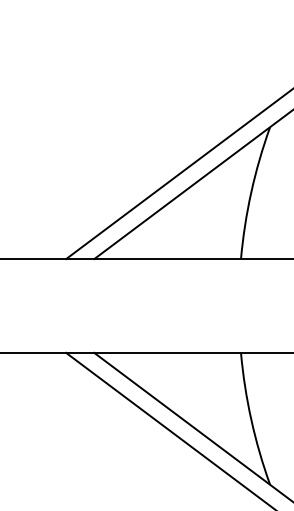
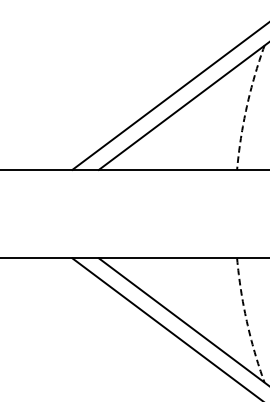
arc: (251, 192) -> (246, 107), solid -> dashed
arc: (251, 419) -> (246, 321), solid -> dashed

